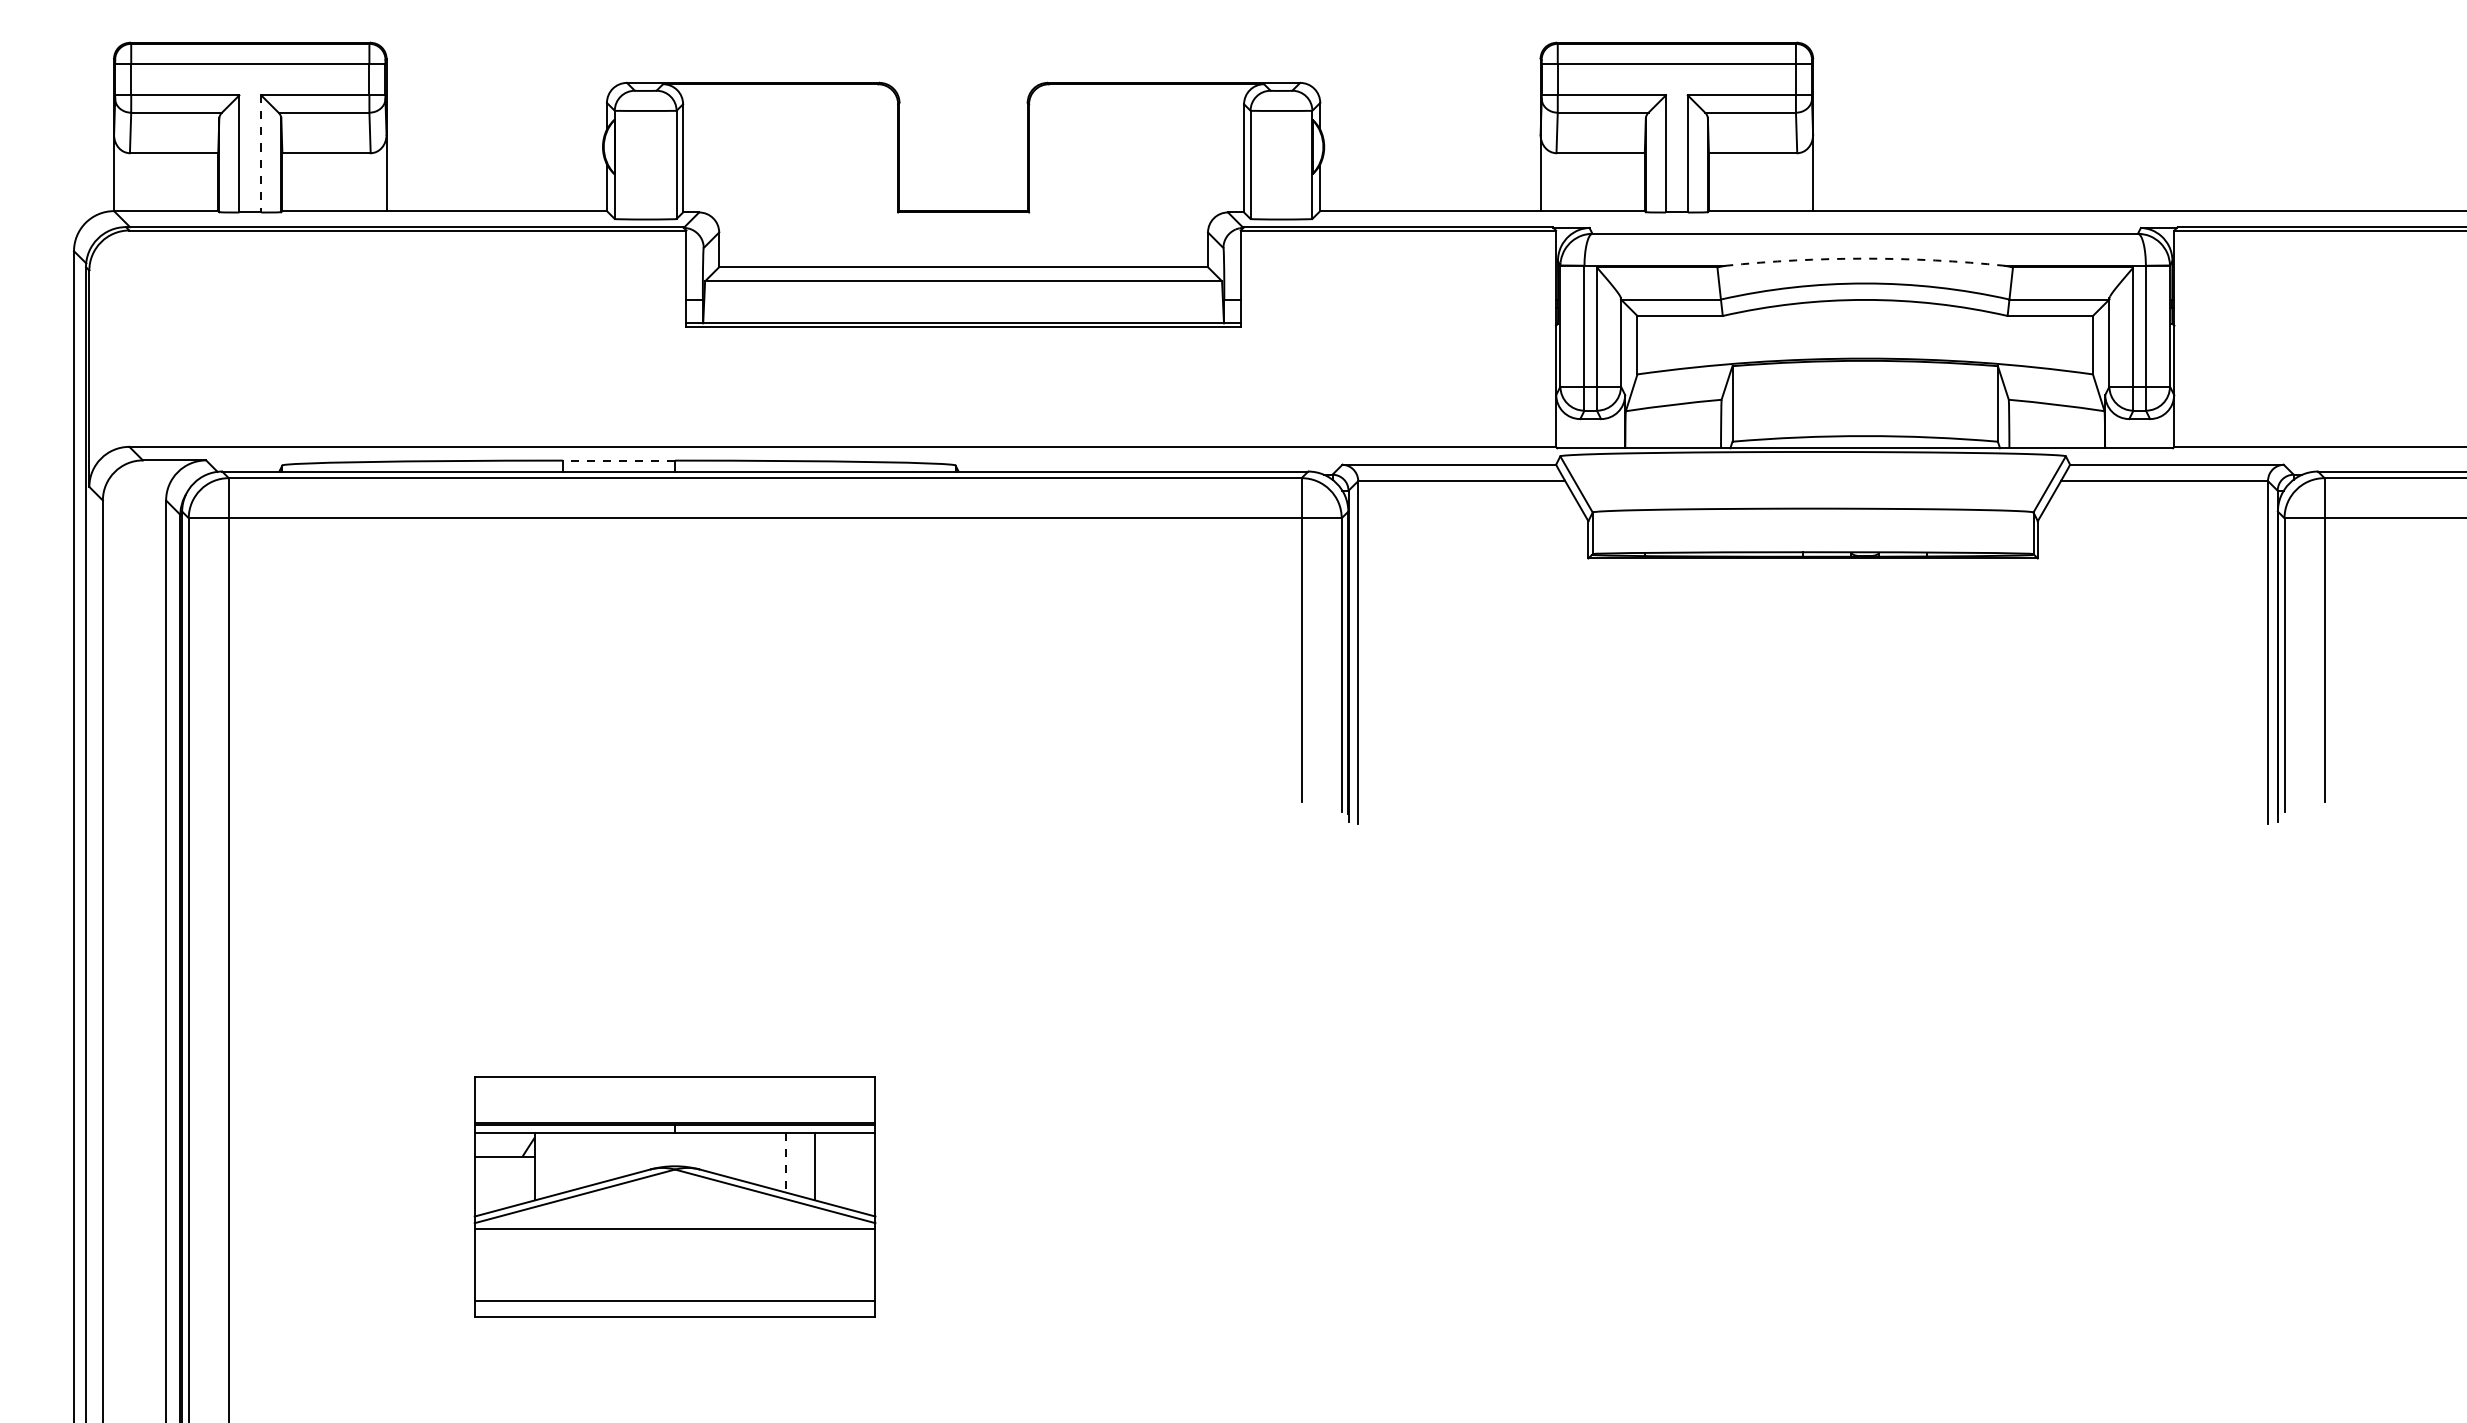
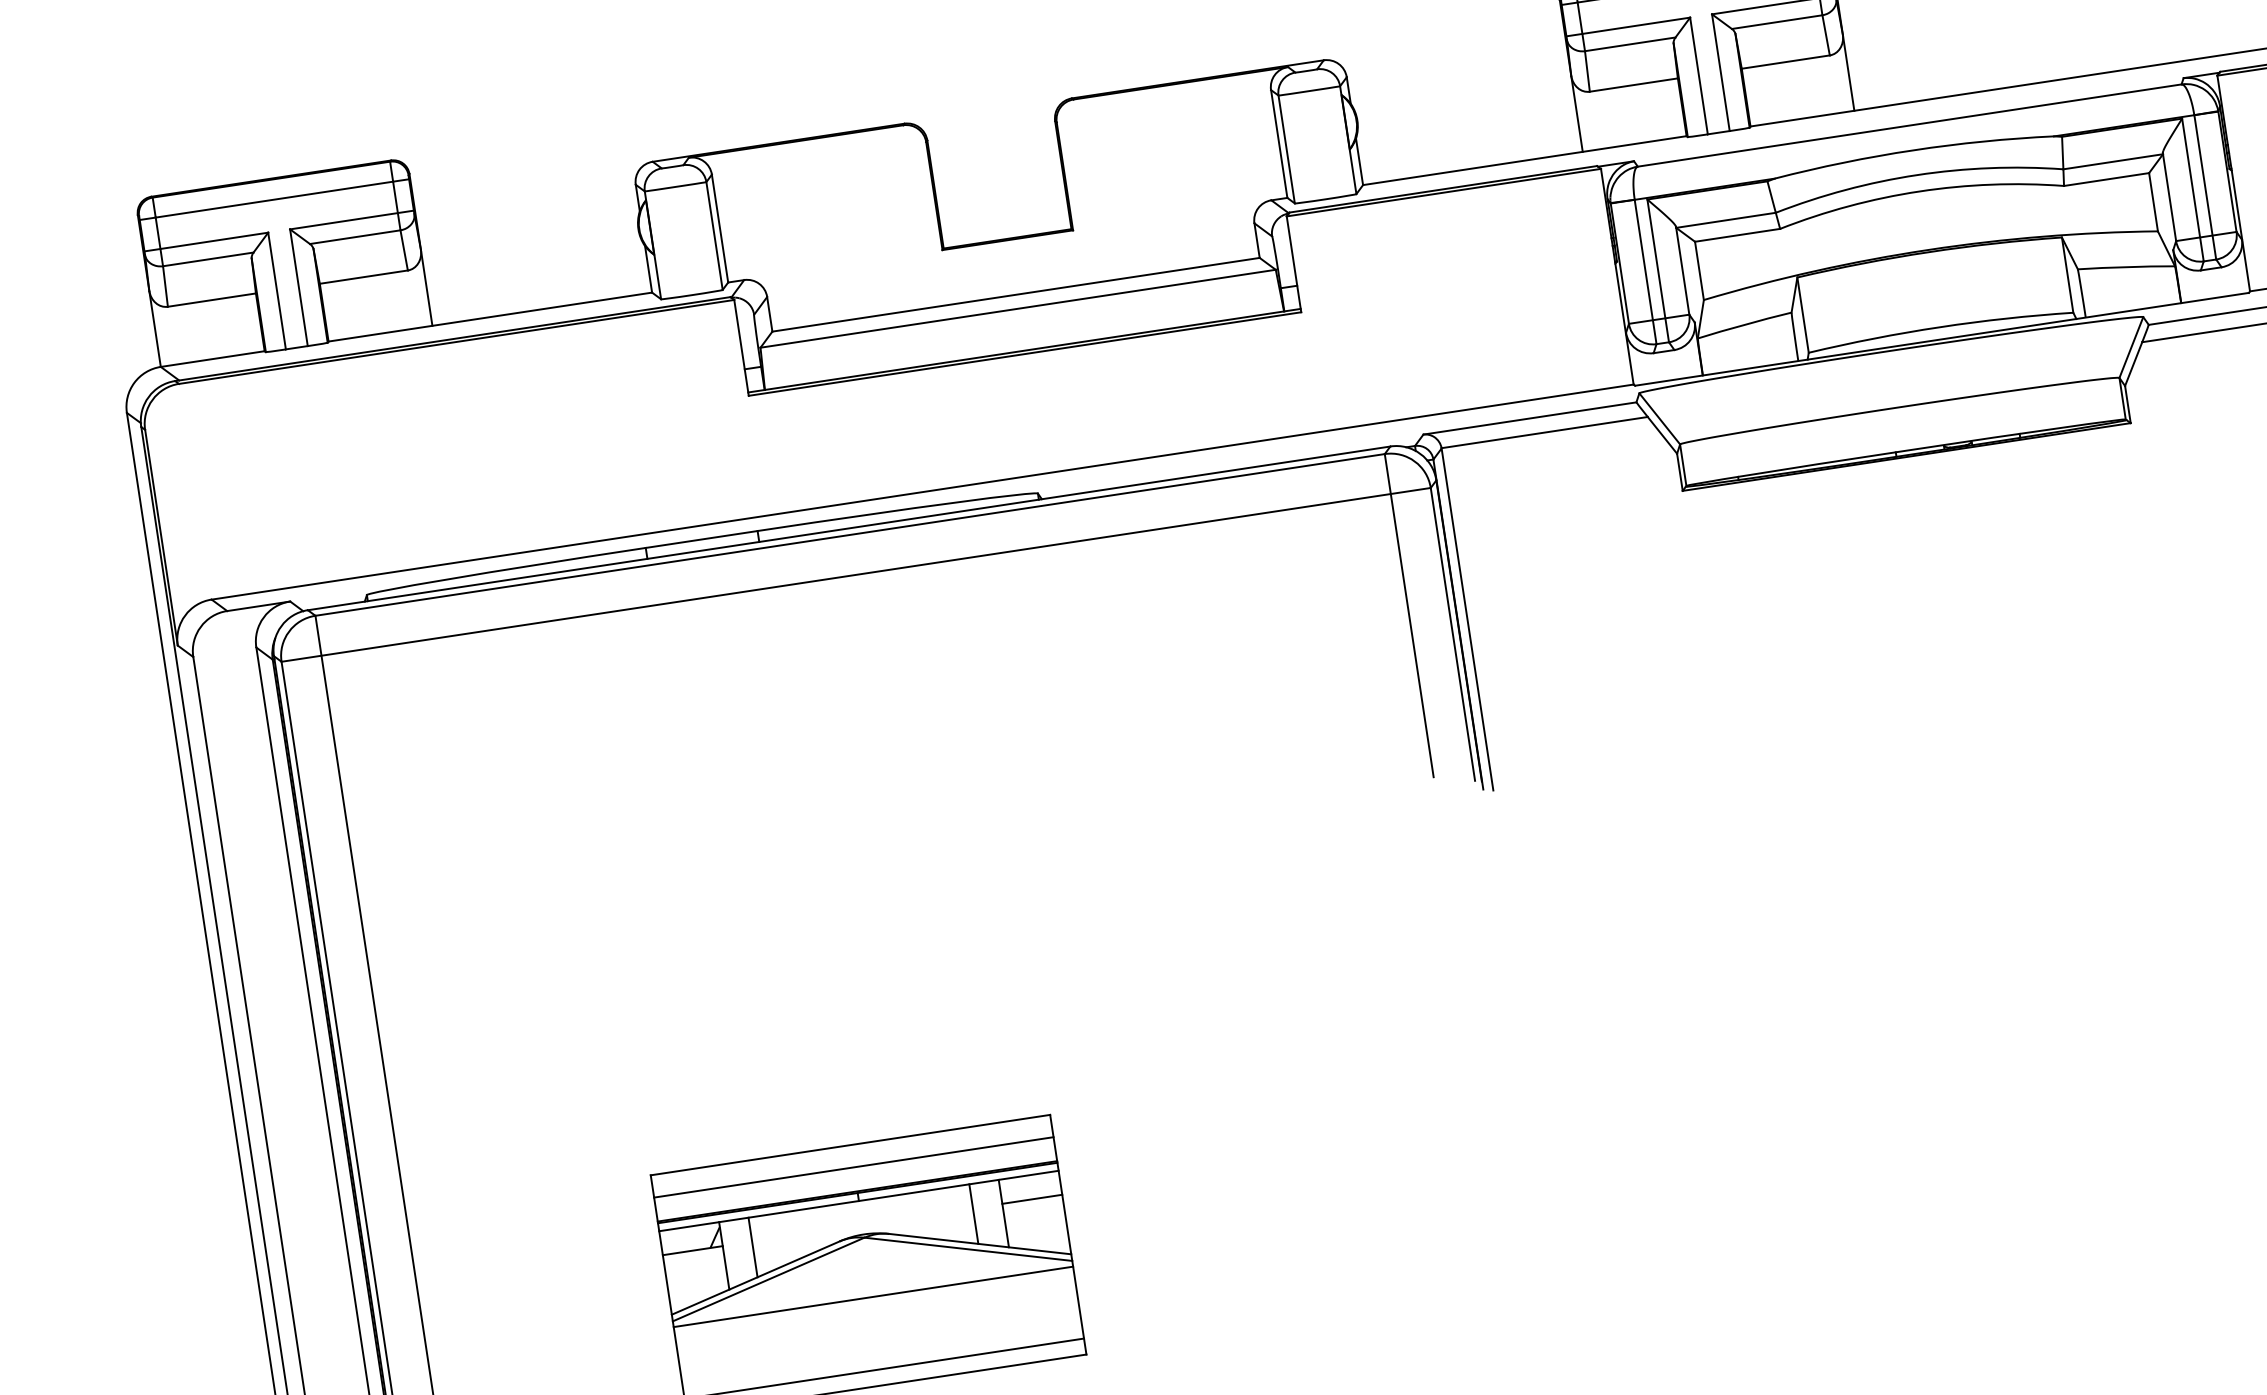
line: (261, 153) -> (299, 287), dashed -> solid
arc: (1865, 258) -> (1913, 150), dashed -> solid
line: (618, 460) -> (701, 539), dashed -> solid
line: (674, 1099) -> (853, 1167), added
line: (845, 1156) -> (1032, 1198), added
line: (564, 1162) -> (753, 1247), added
line: (785, 1162) -> (973, 1213), dashed -> solid

